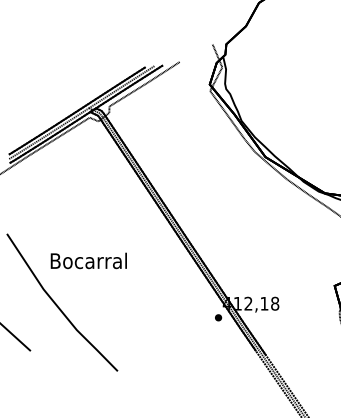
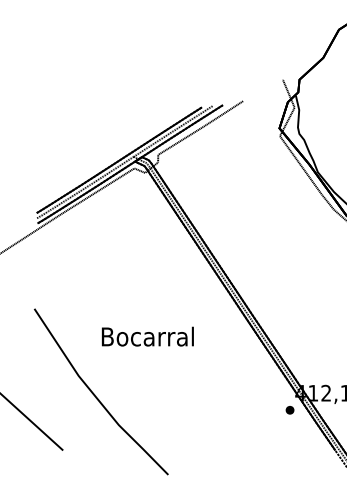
text: (88, 260) -> (147, 336), moved

